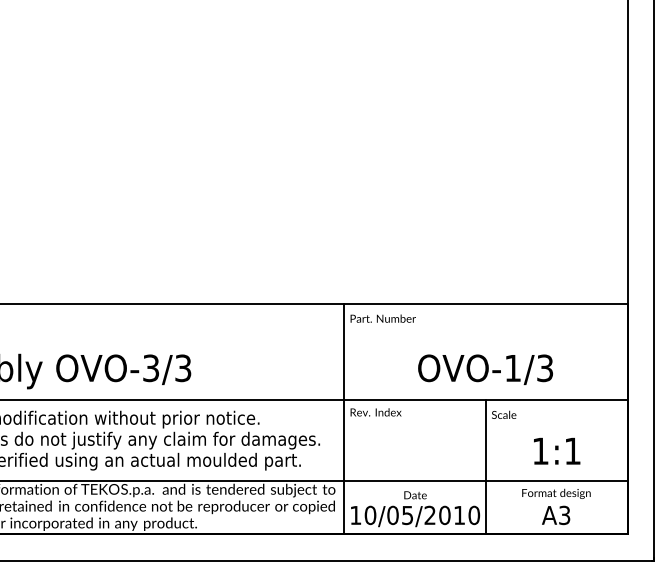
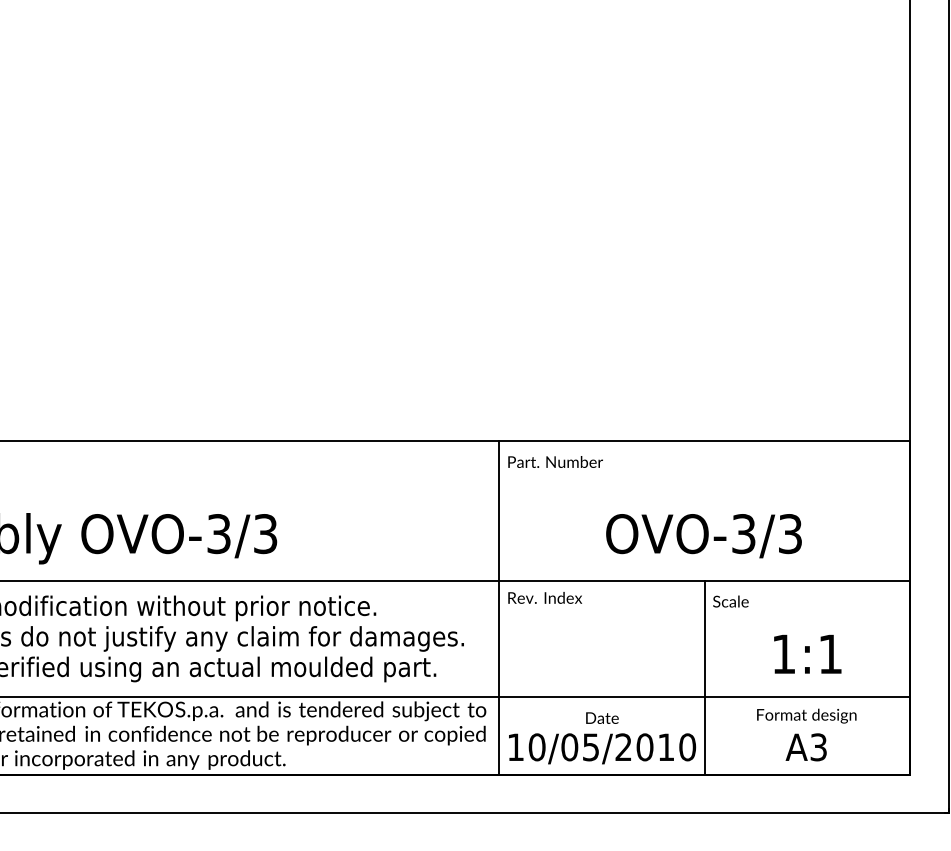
text: (512, 368) -> (743, 534), OVO-1/3 -> OVO-3/3

